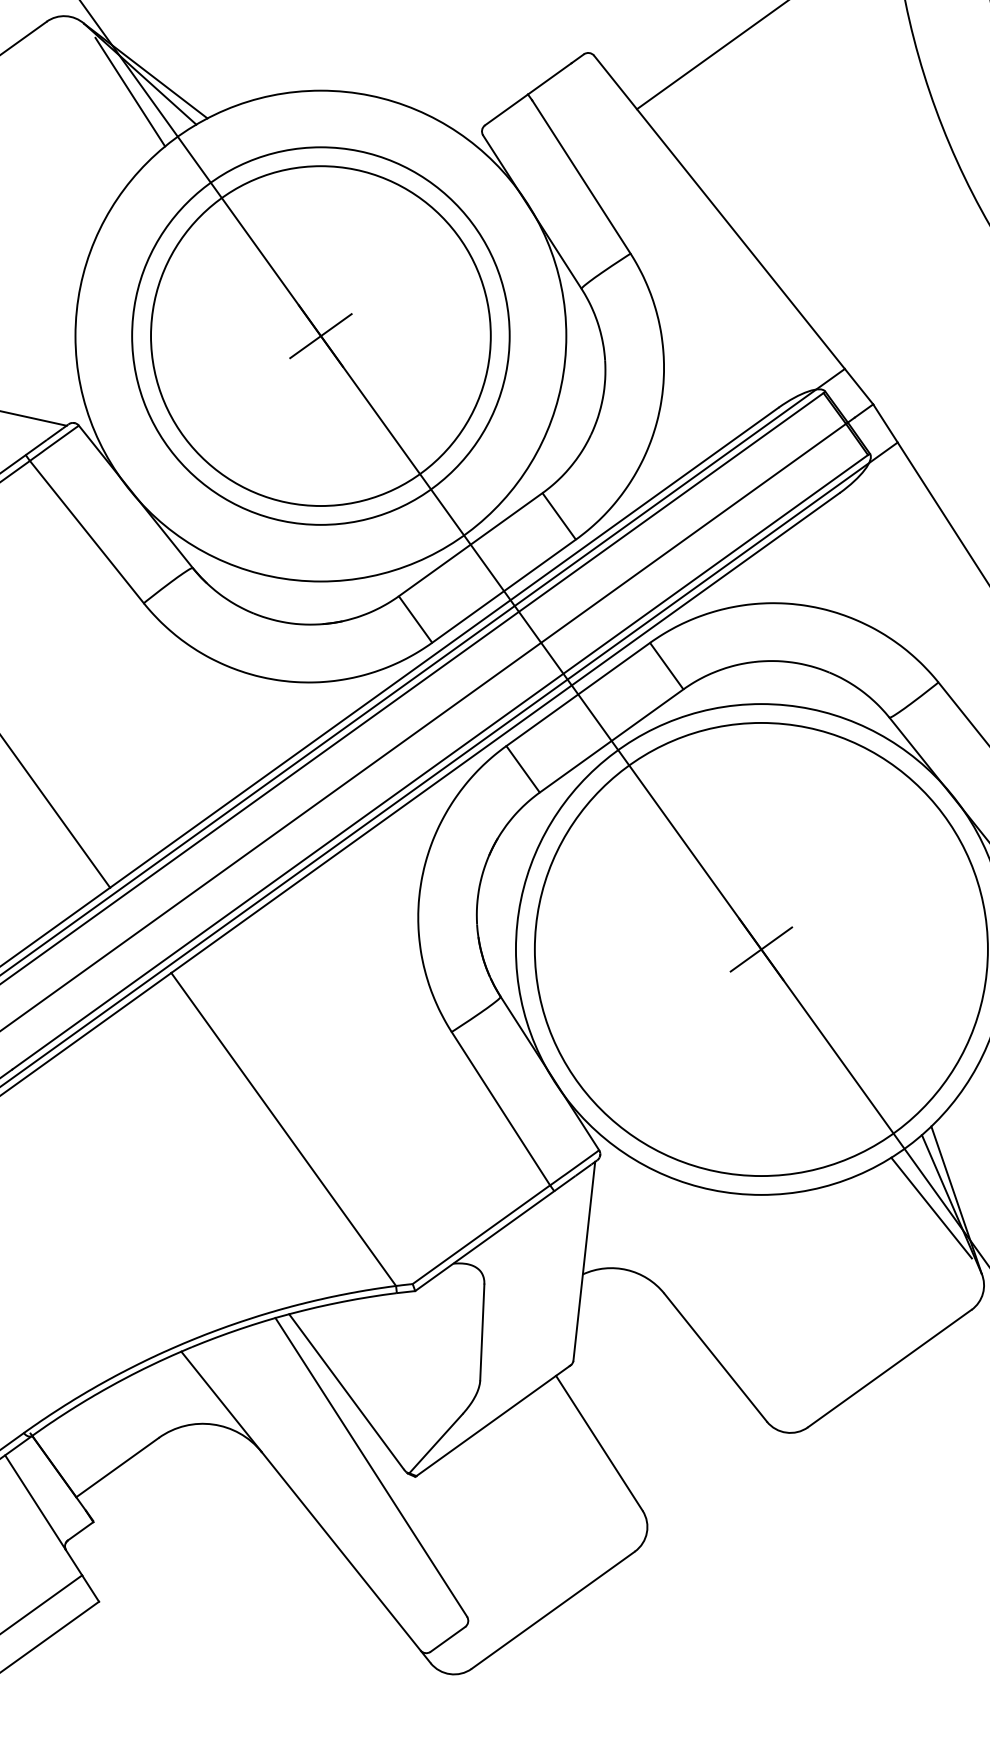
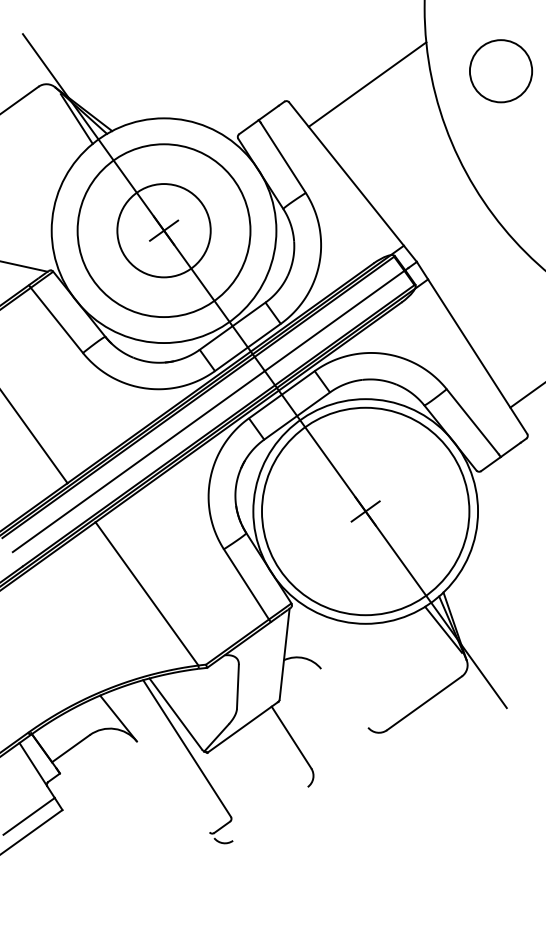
circle: (319, 335) -> (163, 230), size x0.6
line: (715, 1358) -> (344, 698), removed
line: (345, 1556) -> (175, 789), removed
line: (553, 1609) -> (270, 813), removed

